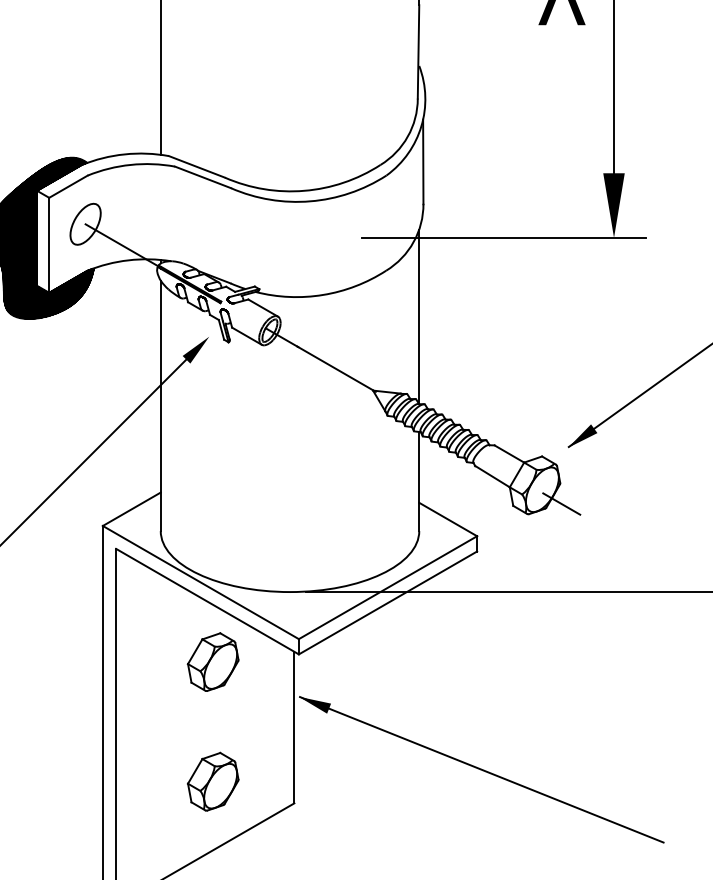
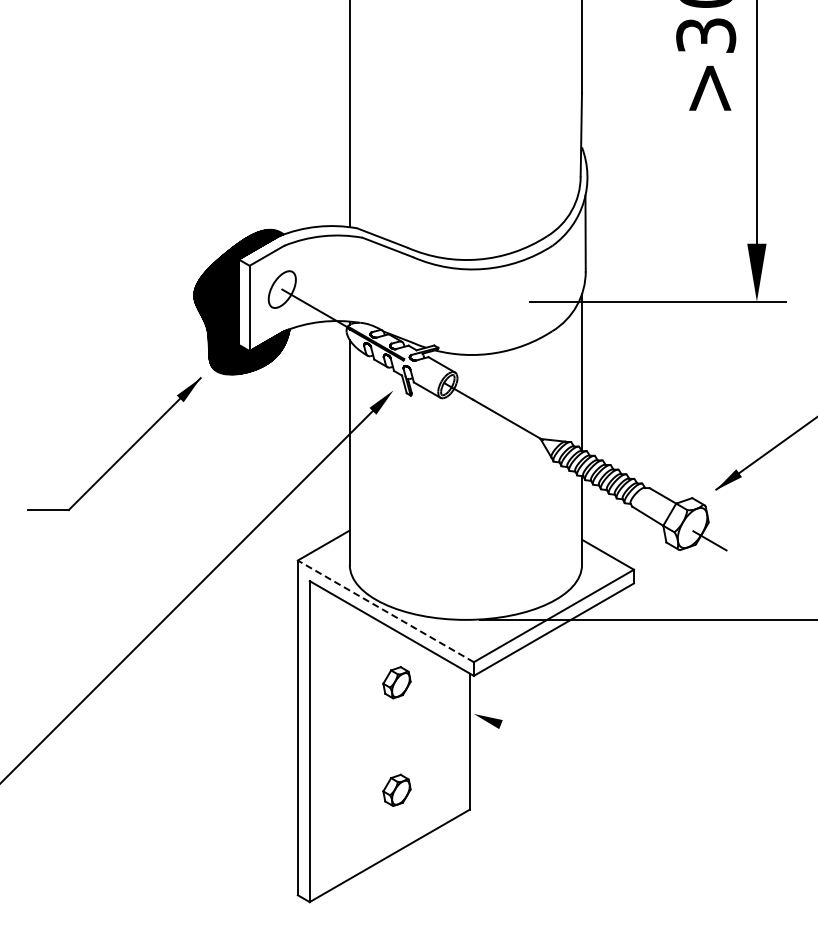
line: (200, 582) -> (385, 611), solid -> dashed
part: (212, 661) -> (396, 682), size x0.6
line: (481, 769) -> (637, 779), removed
part: (212, 782) -> (396, 790), size x0.6

